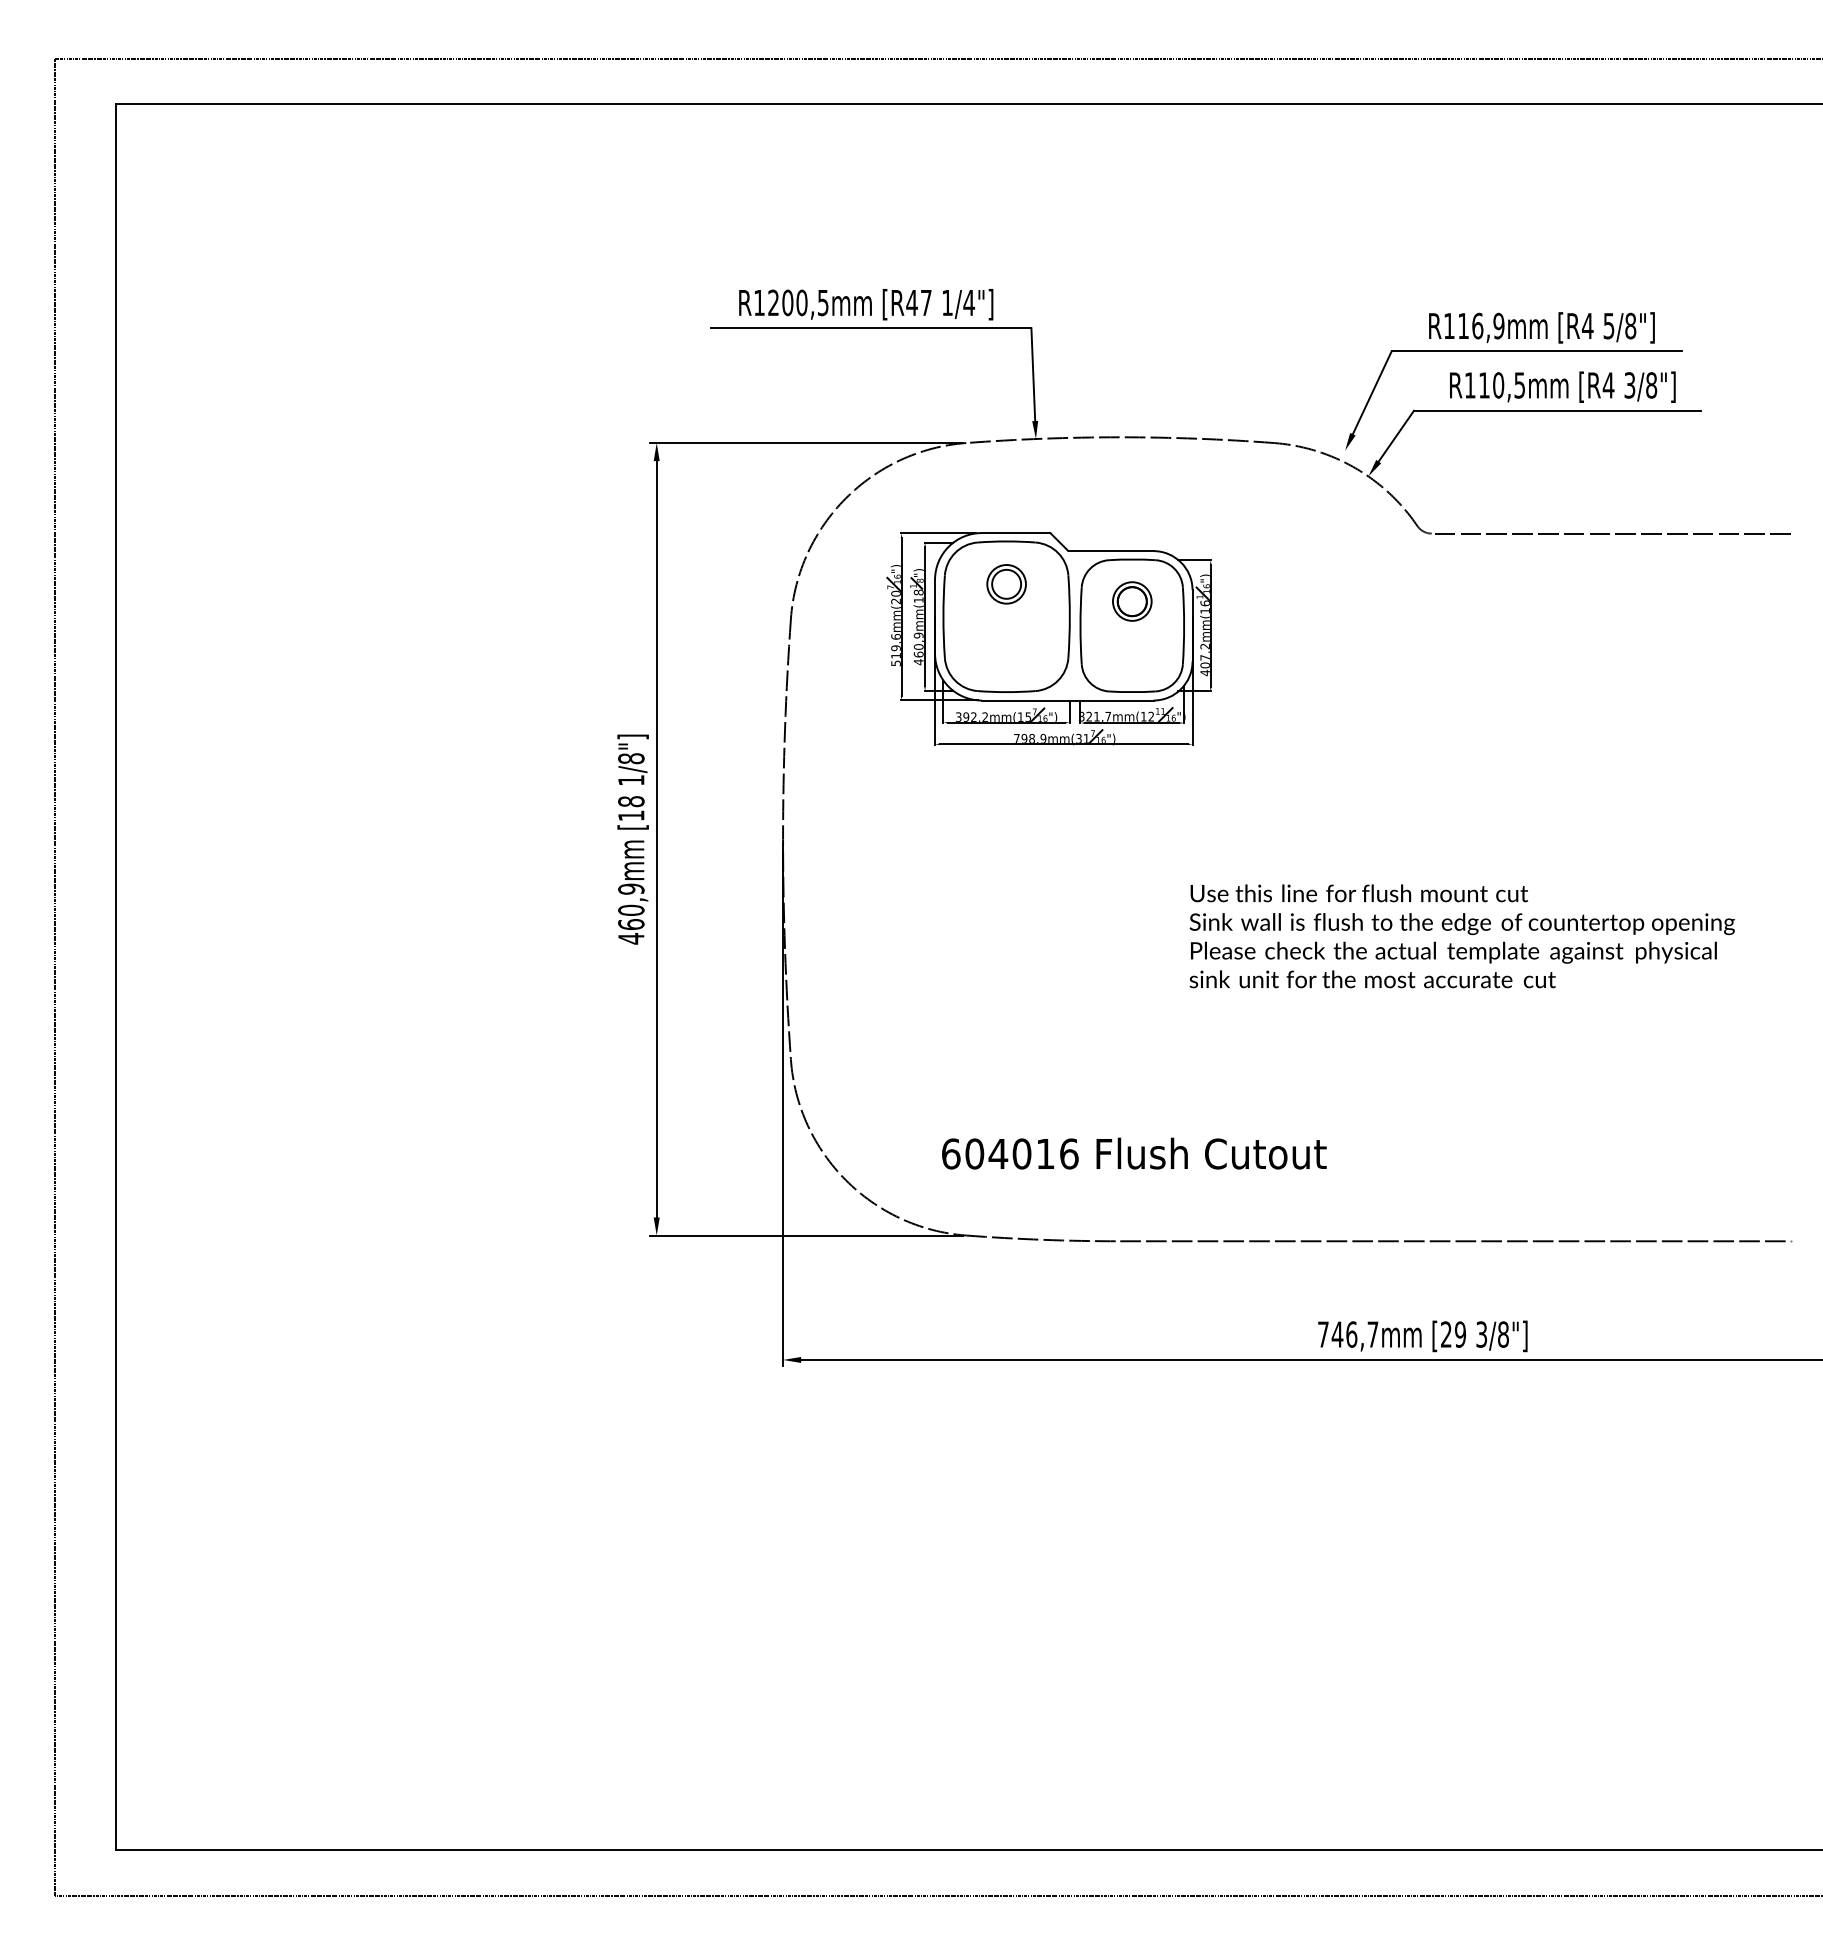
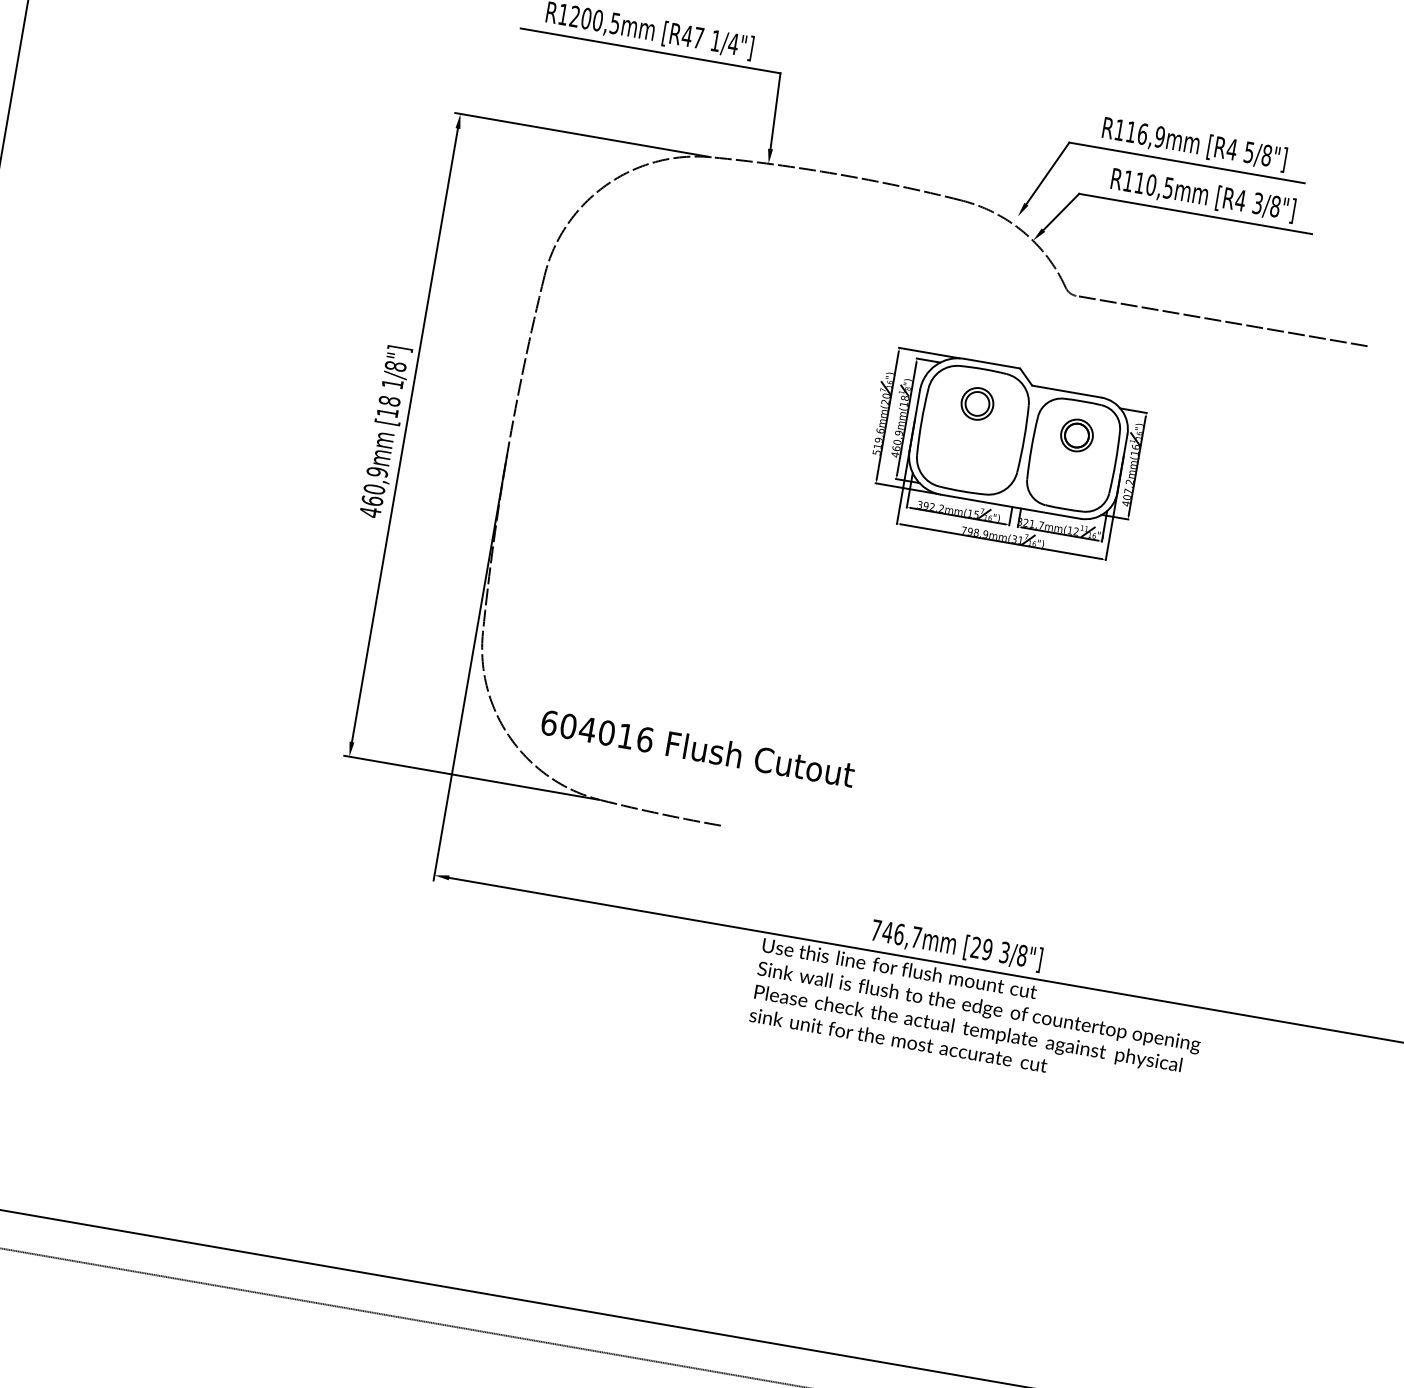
part: (1048, 638) -> (1003, 453), moved
text: (1461, 936) -> (976, 1017), moved
text: (1134, 1153) -> (698, 748), moved
line: (1455, 1241) -> (996, 873), removed

